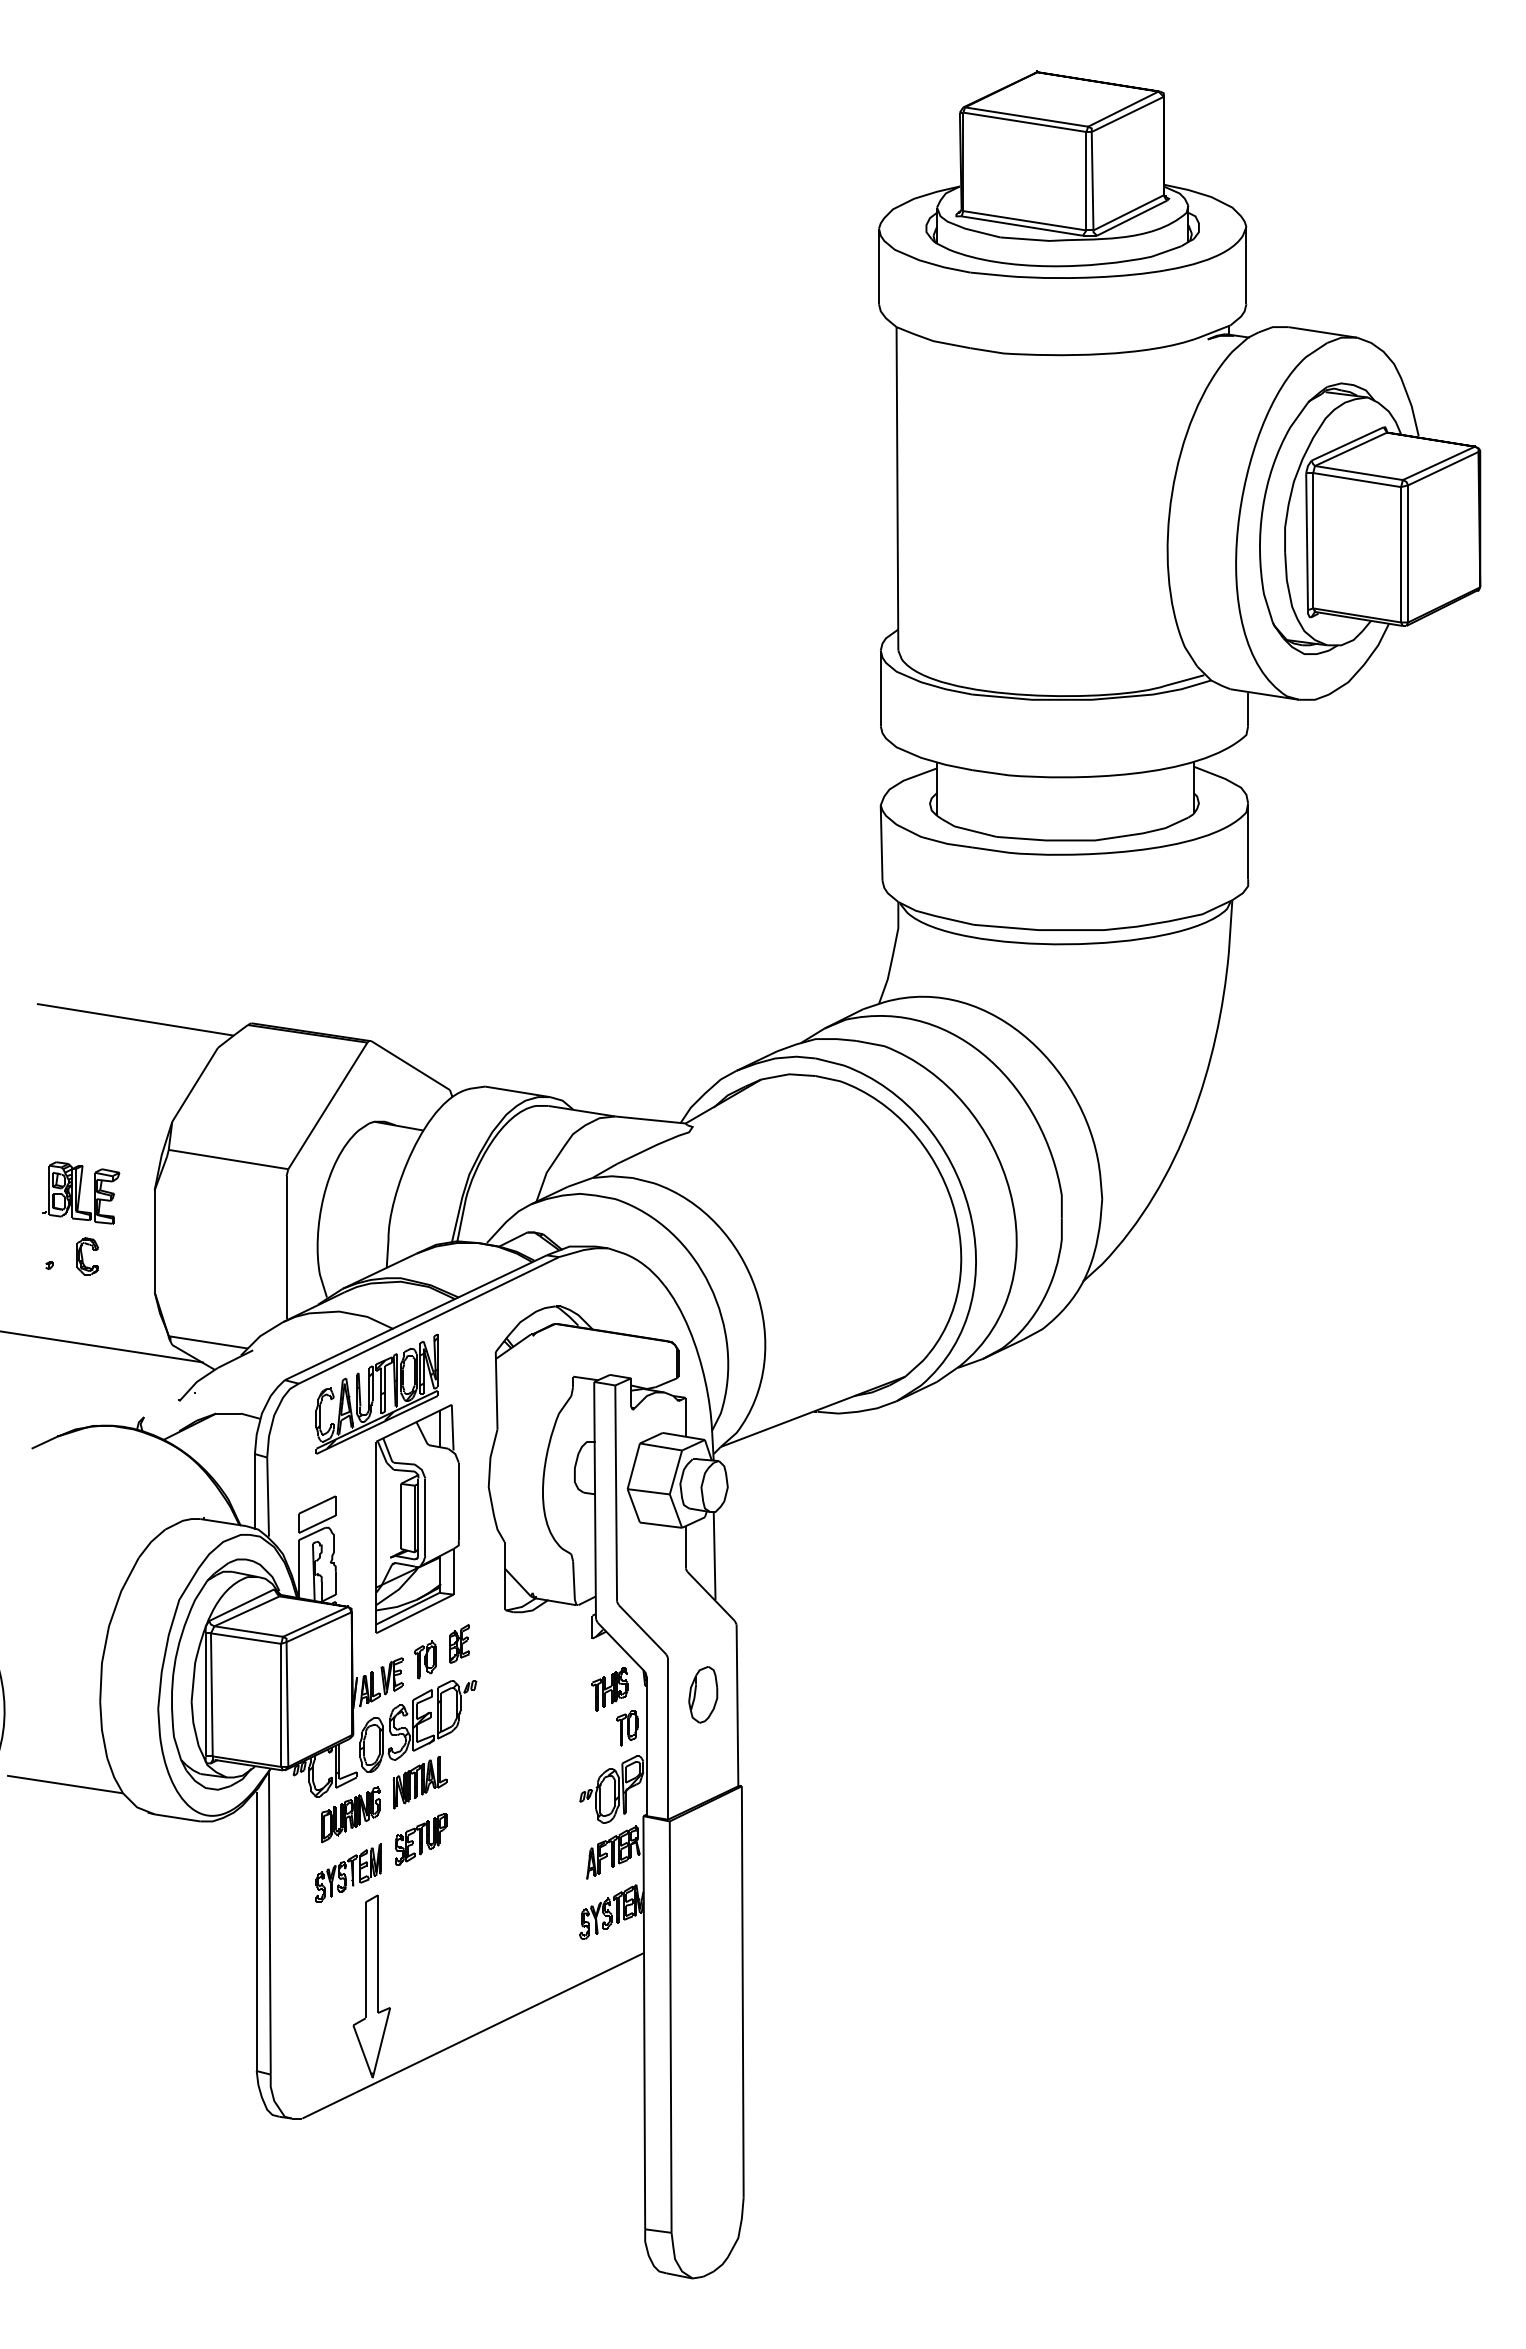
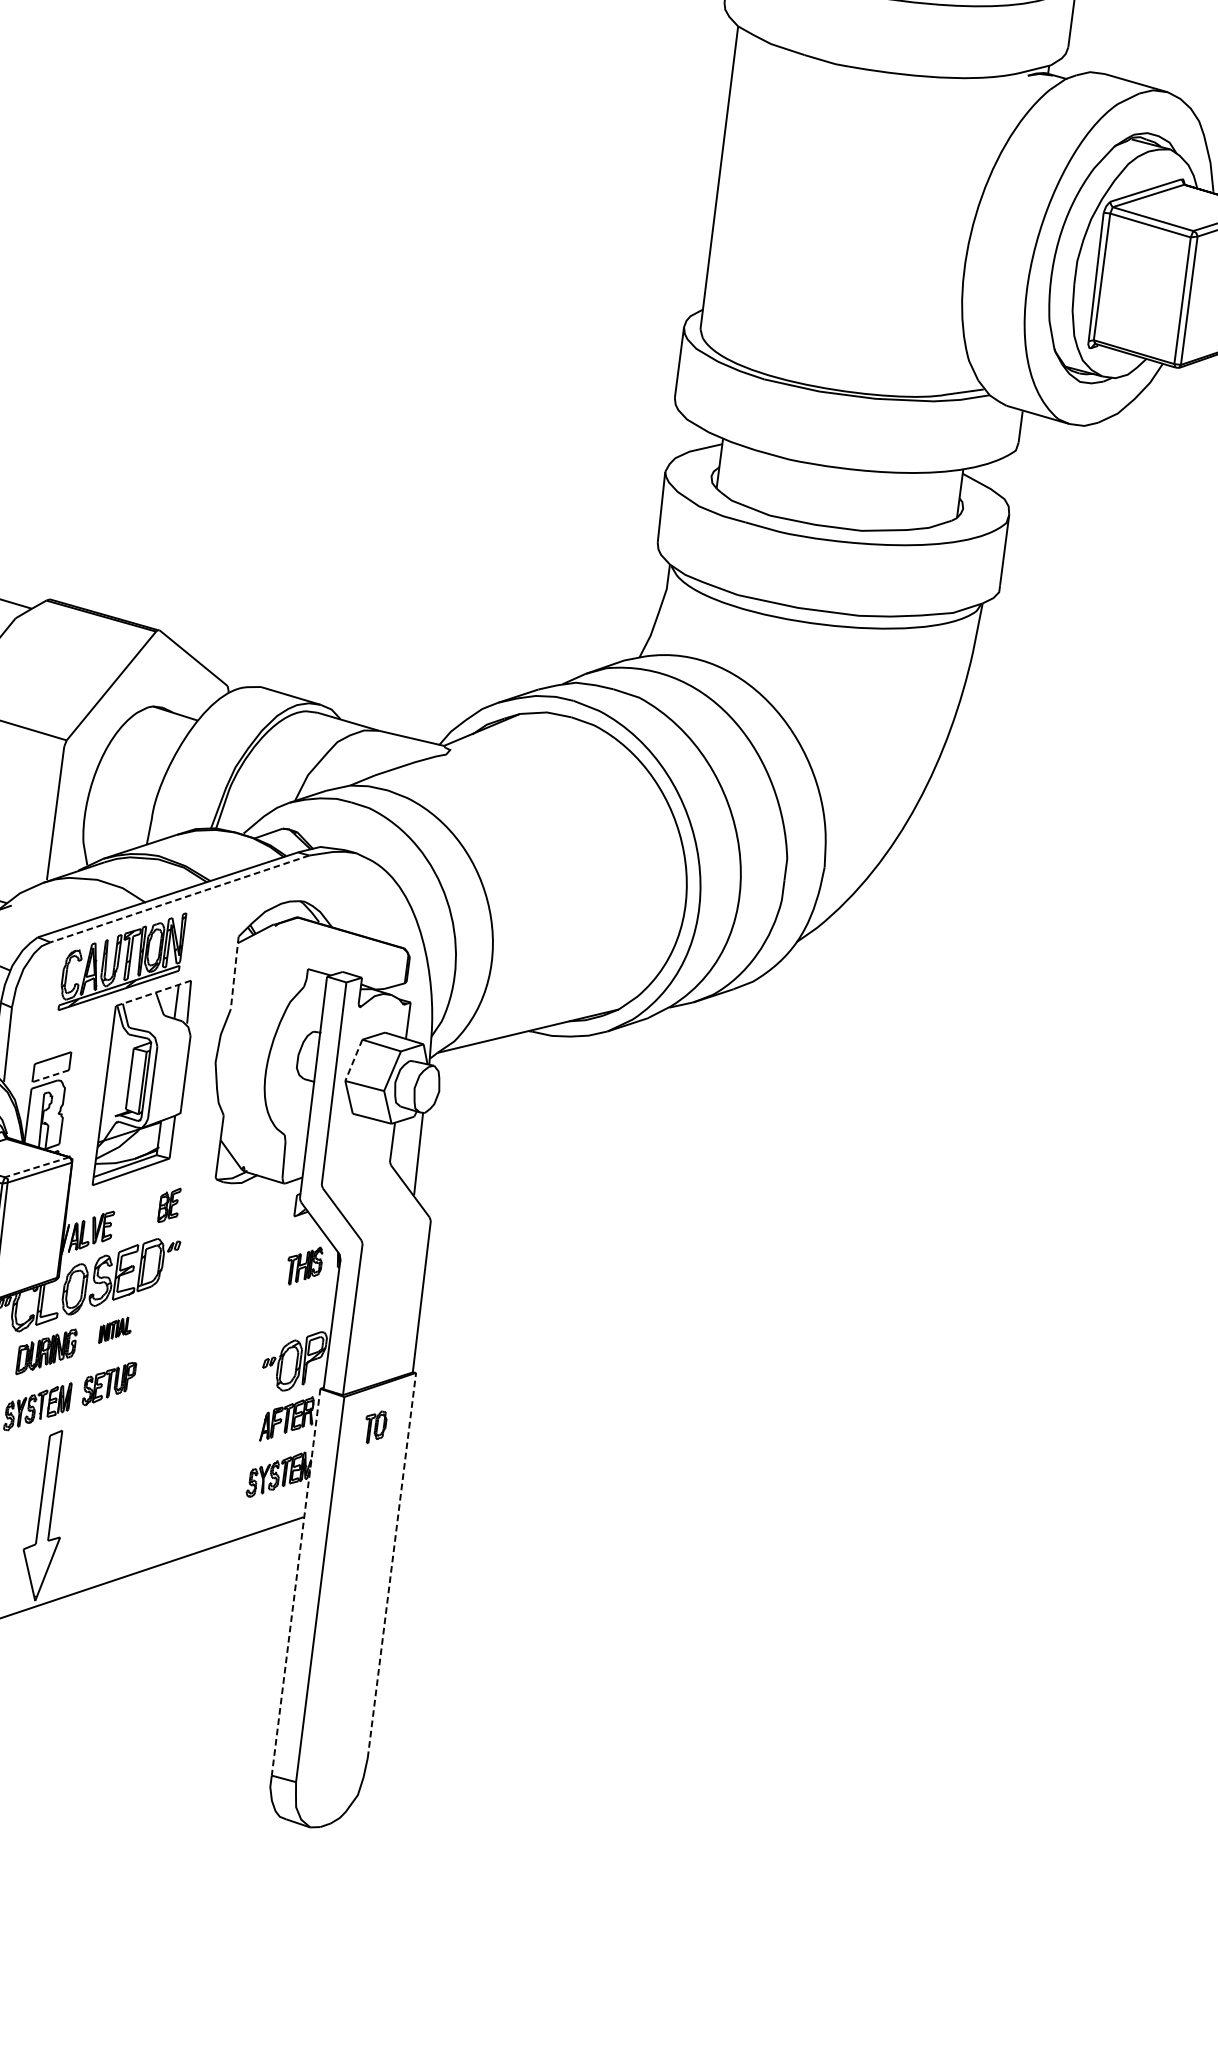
line: (428, 1320) -> (179, 898), solid -> dashed
line: (496, 1390) -> (234, 972), solid -> dashed
line: (413, 1423) -> (152, 993), solid -> dashed
line: (633, 1466) -> (353, 1060), solid -> dashed
line: (316, 1524) -> (49, 1076), solid -> dashed
line: (315, 1621) -> (37, 1166), solid -> dashed
part: (425, 1659) -> (135, 1215), removed
part: (703, 1694) -> (391, 1282), removed
part: (627, 1728) -> (375, 1427), moved
part: (420, 1782) -> (115, 1330), size x0.6
line: (742, 1991) -> (391, 1564), solid -> dashed
line: (644, 2022) -> (296, 1582), solid -> dashed

